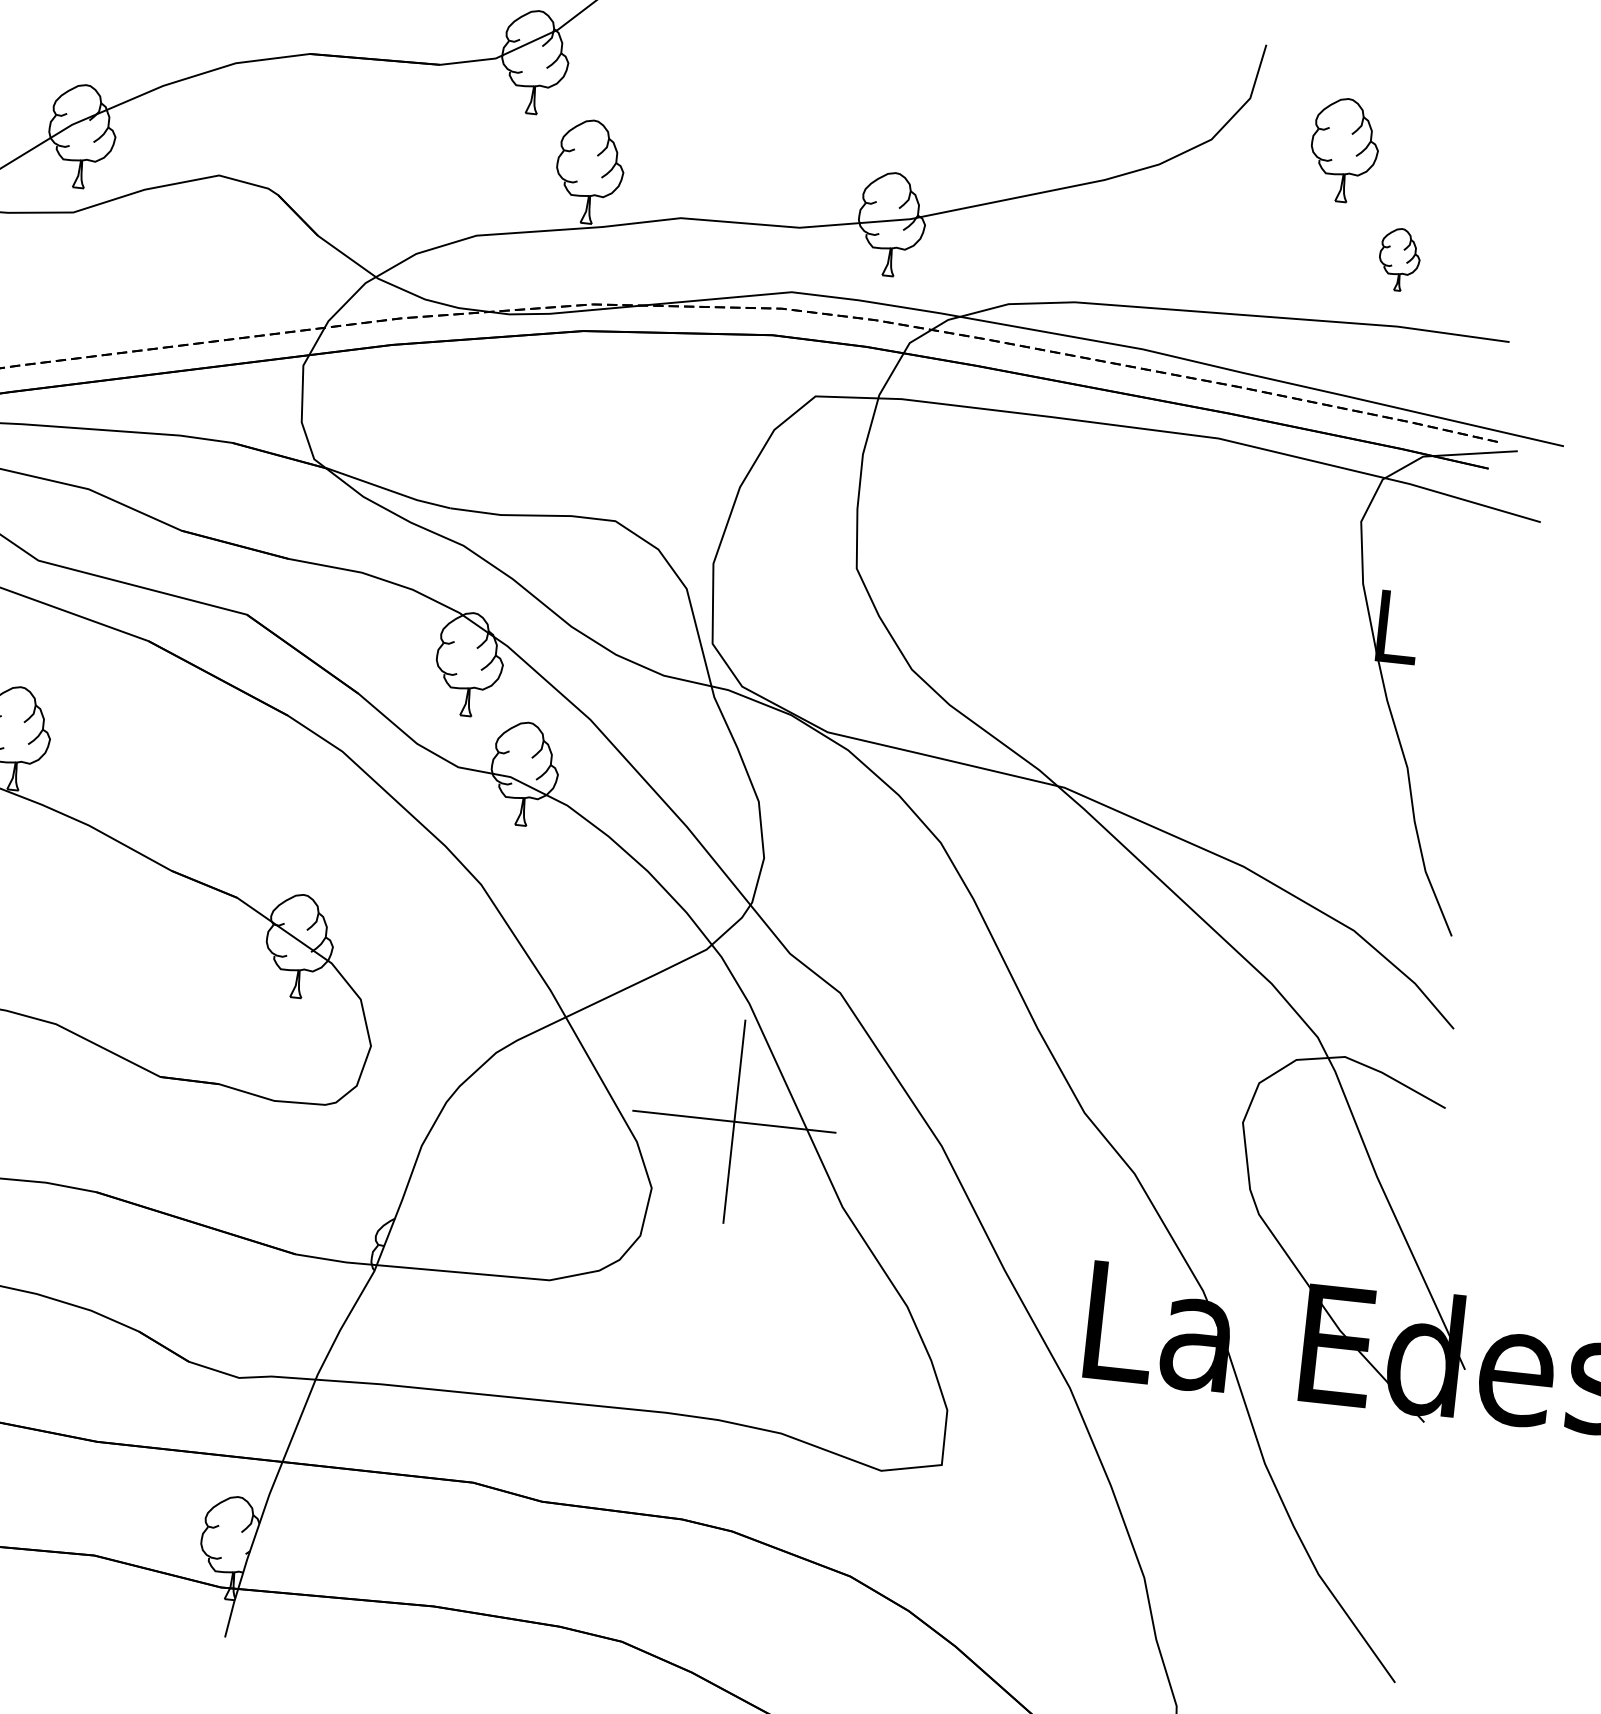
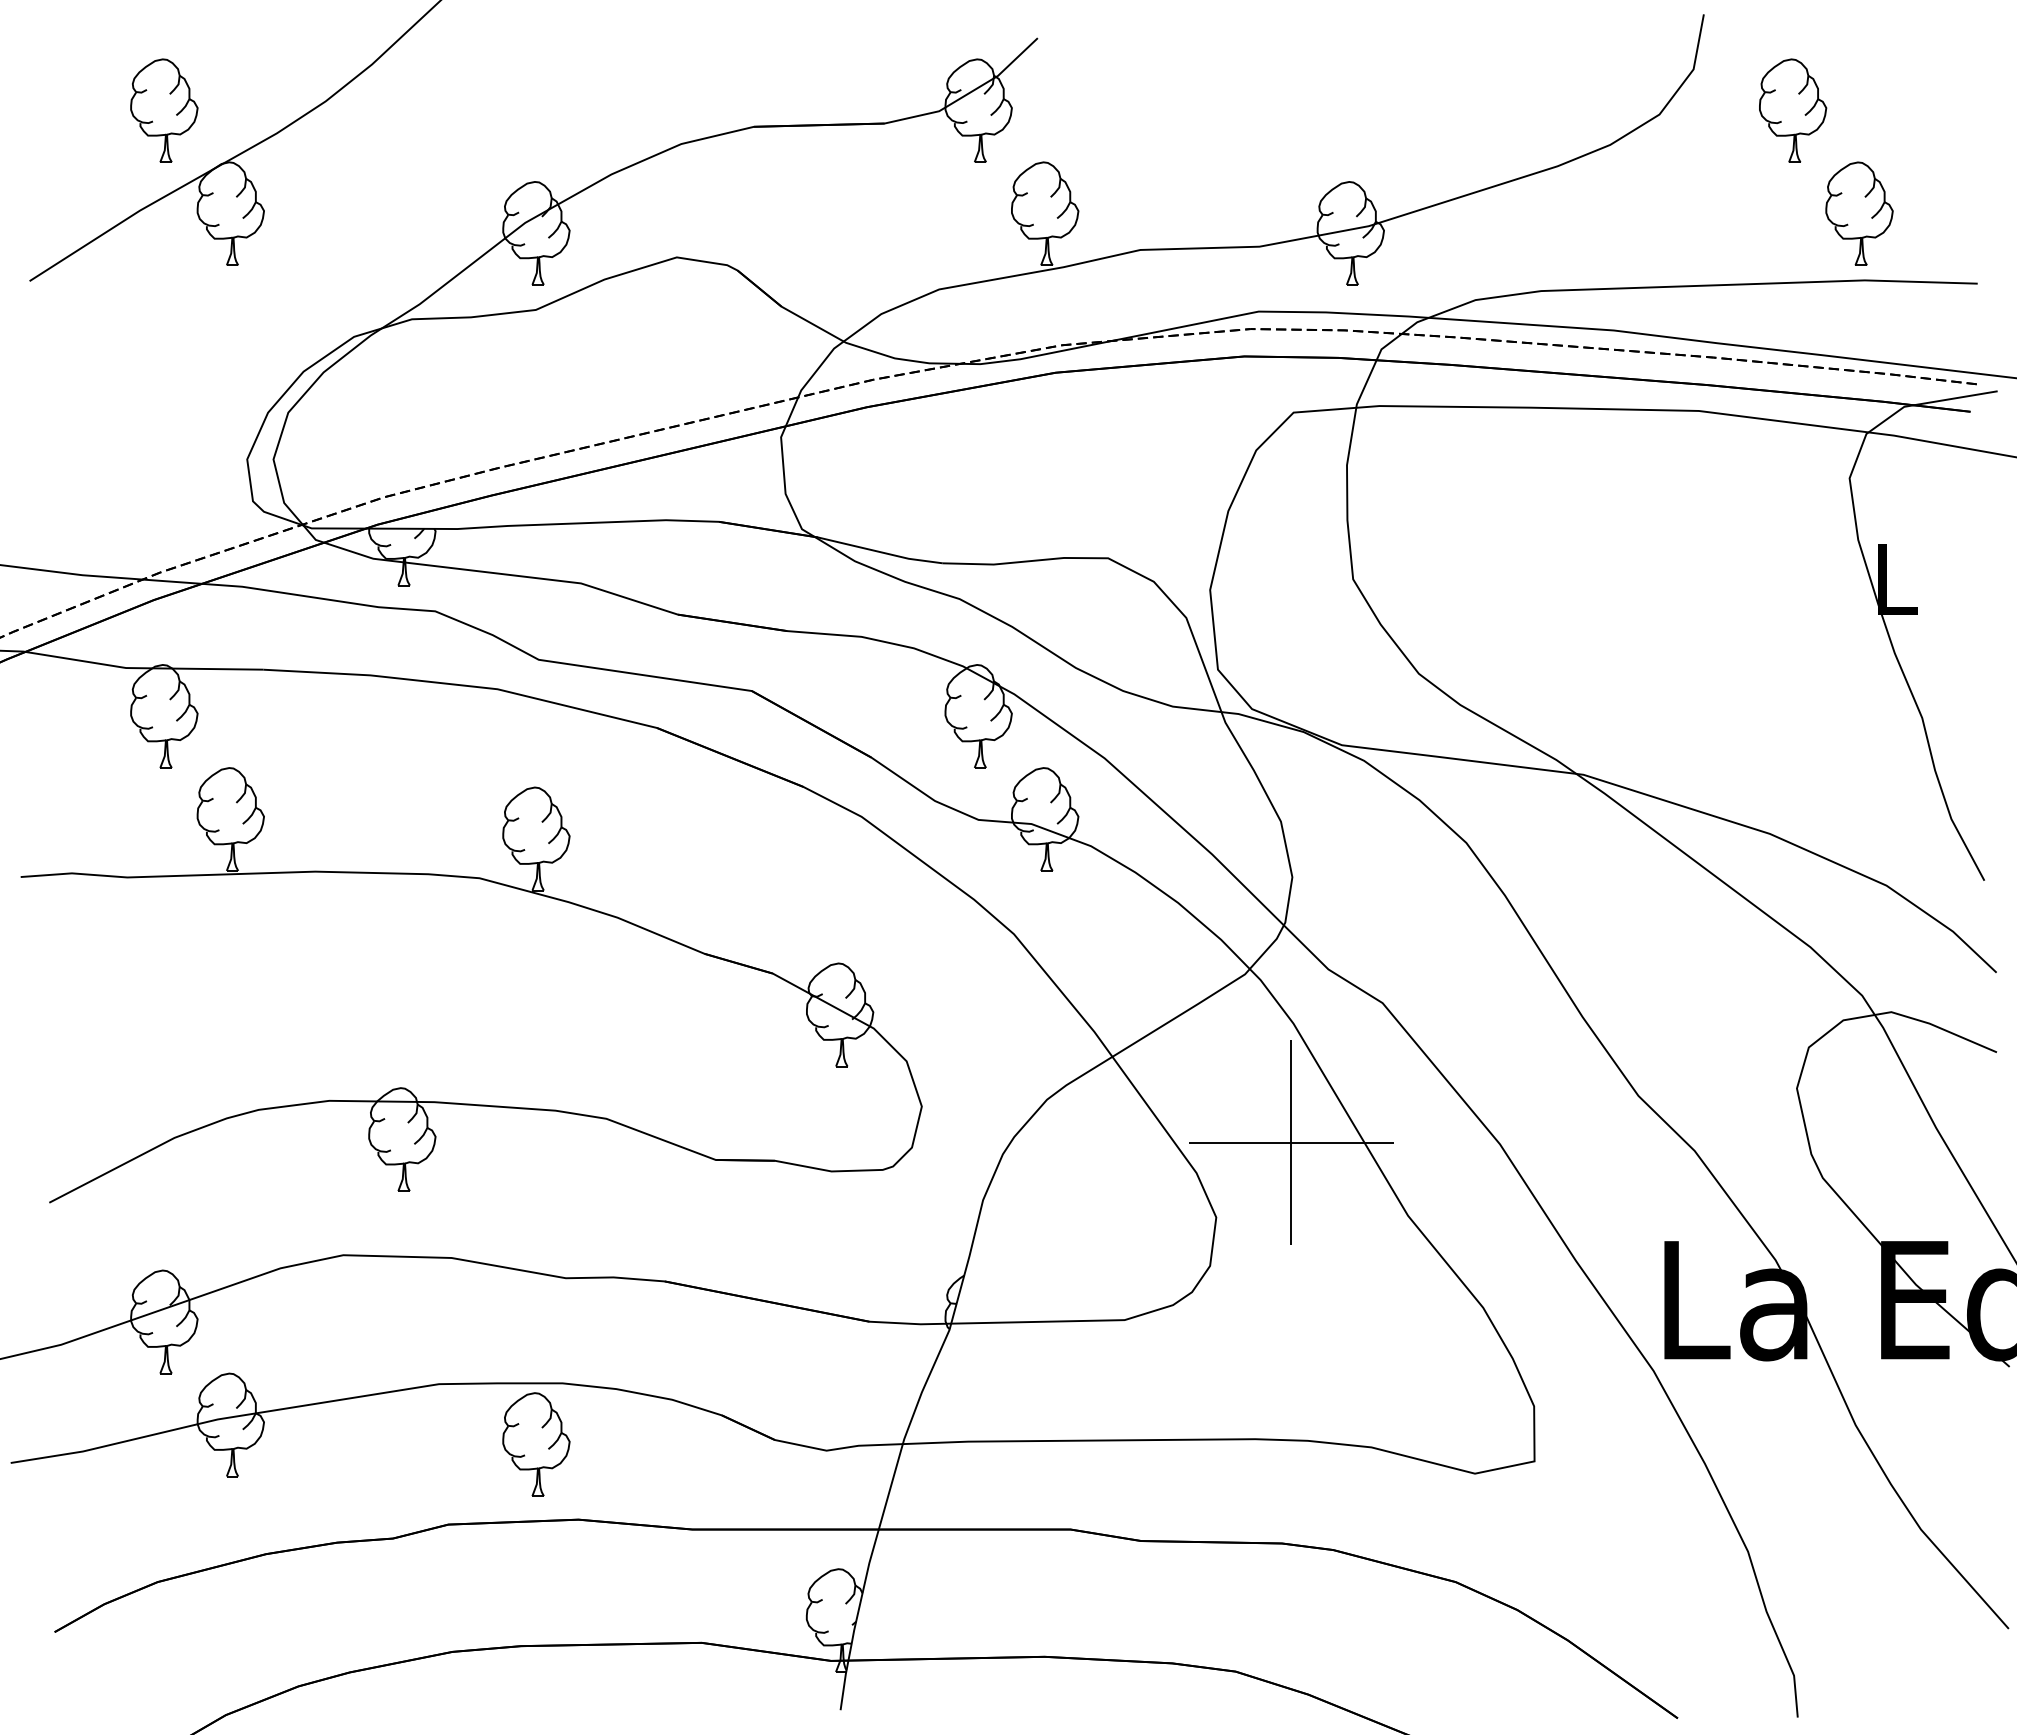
part: (1399, 259) -> (1859, 213), size x1.67

